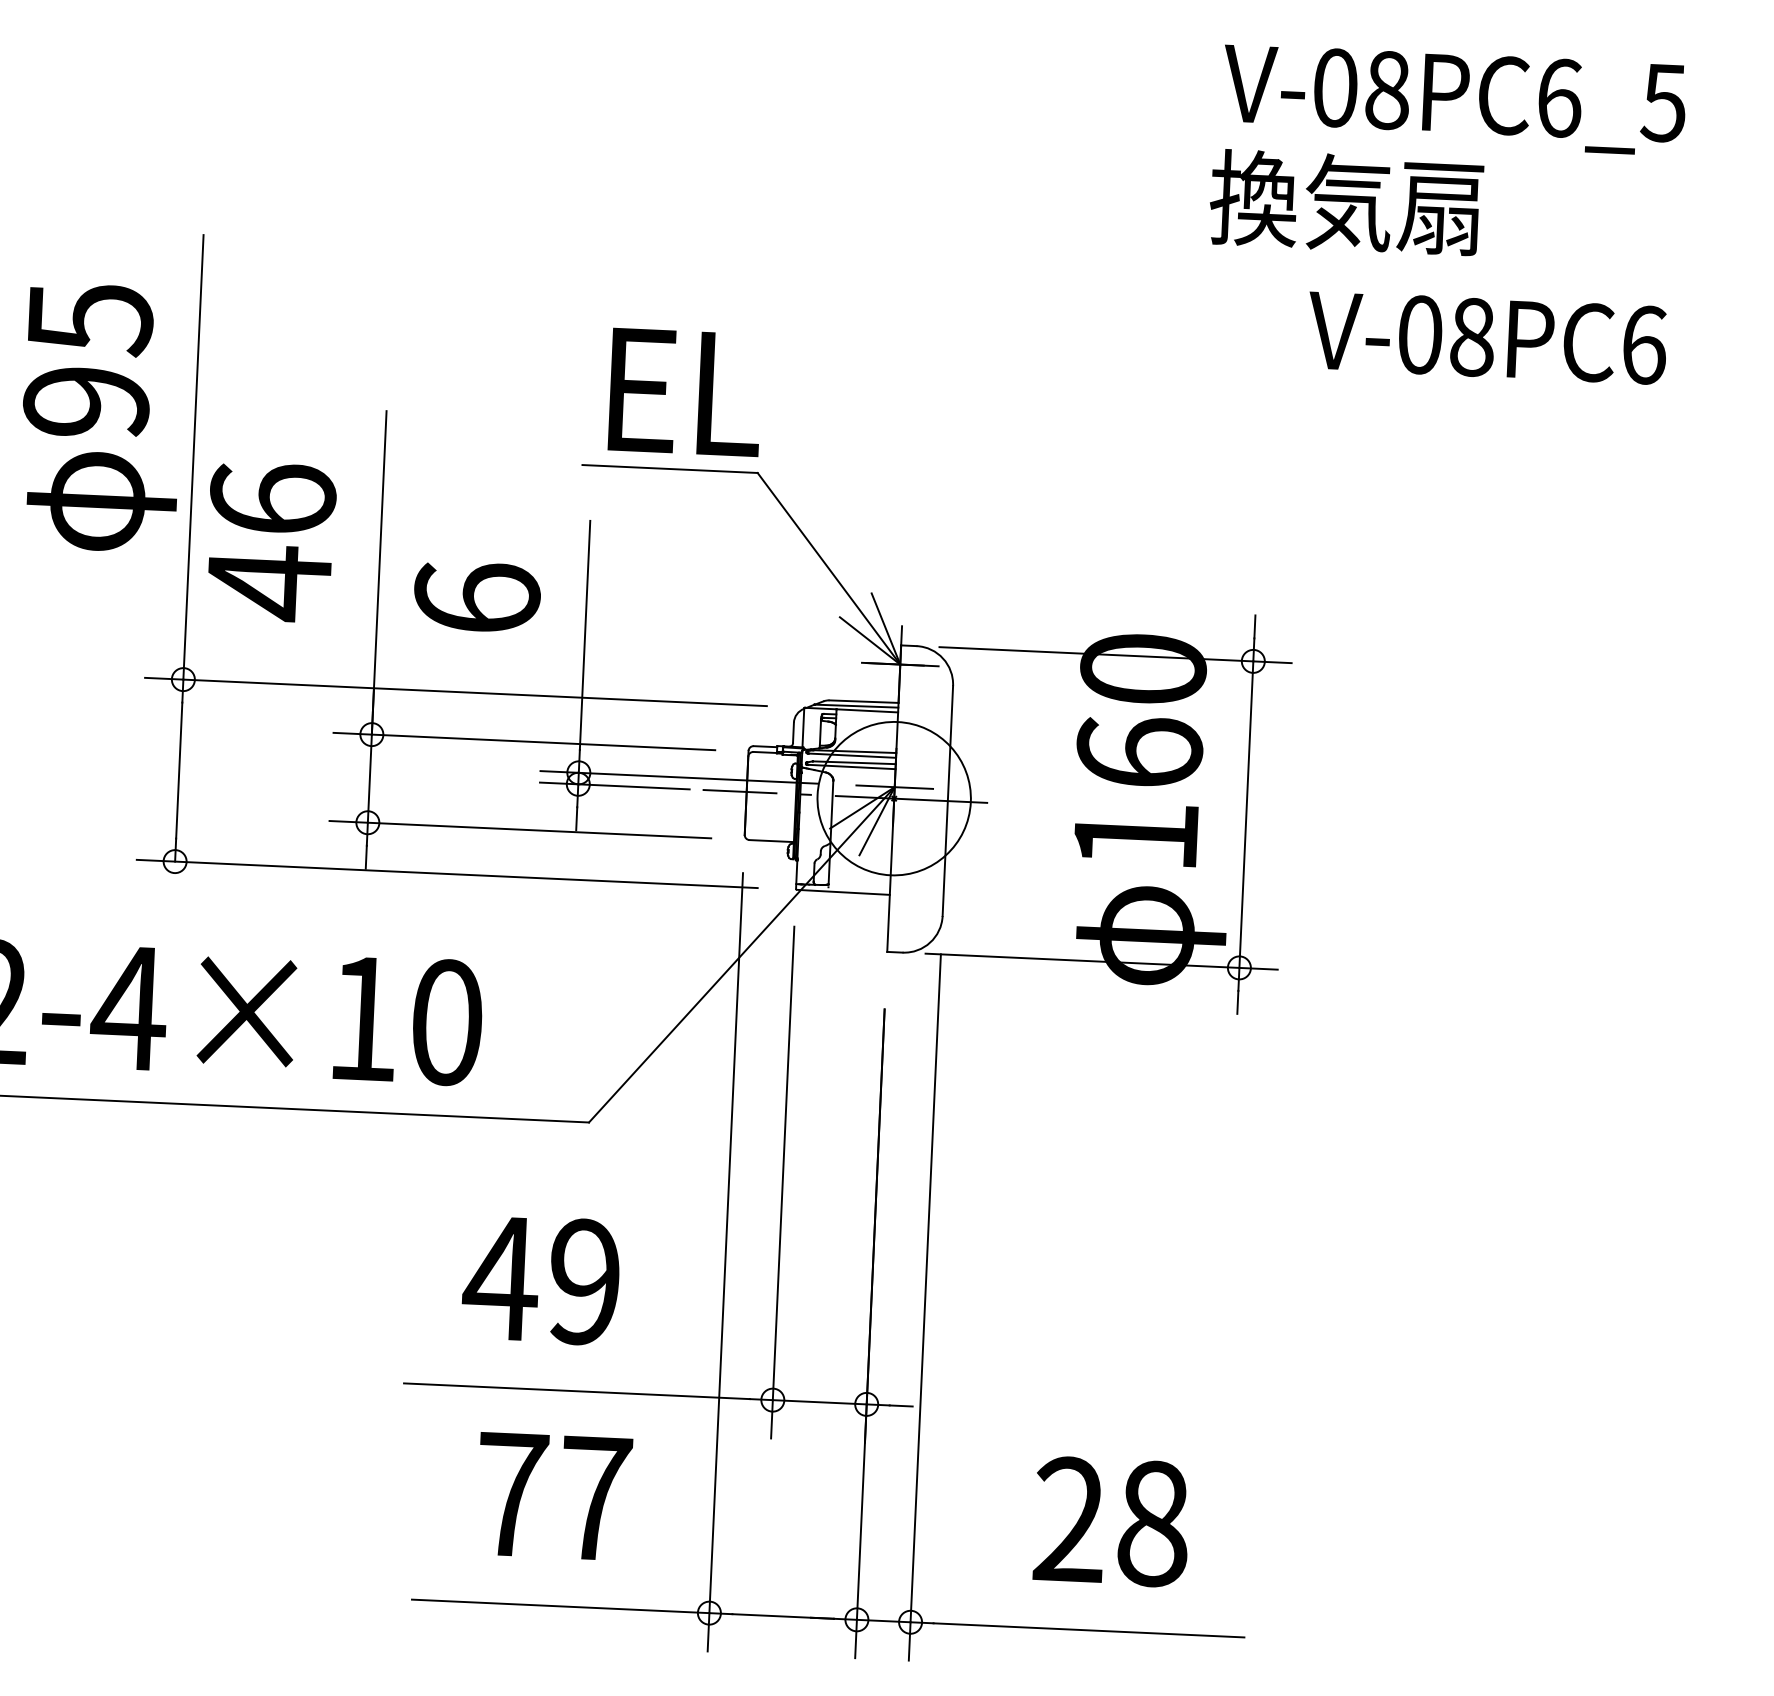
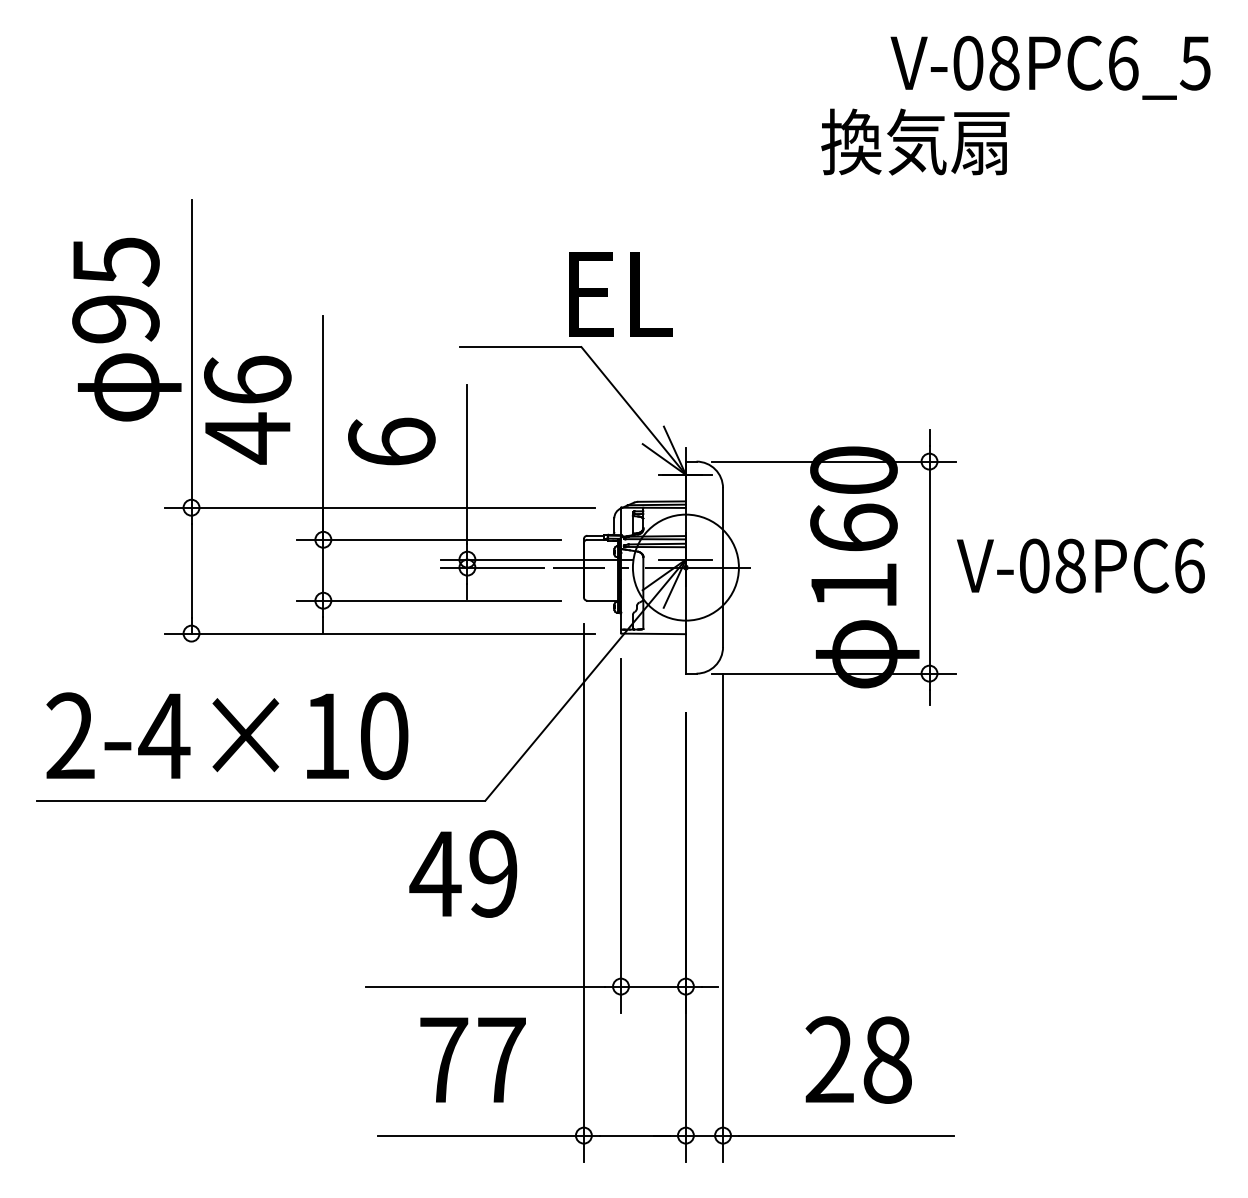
text: (1346, 201) -> (915, 141), moved
text: (1486, 337) -> (1080, 565), moved
text: (684, 392) -> (620, 294), moved
text: (541, 1279) -> (463, 873), moved

